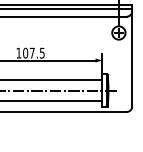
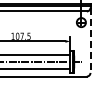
line: (132, 60) -> (90, 41), solid -> dashed

